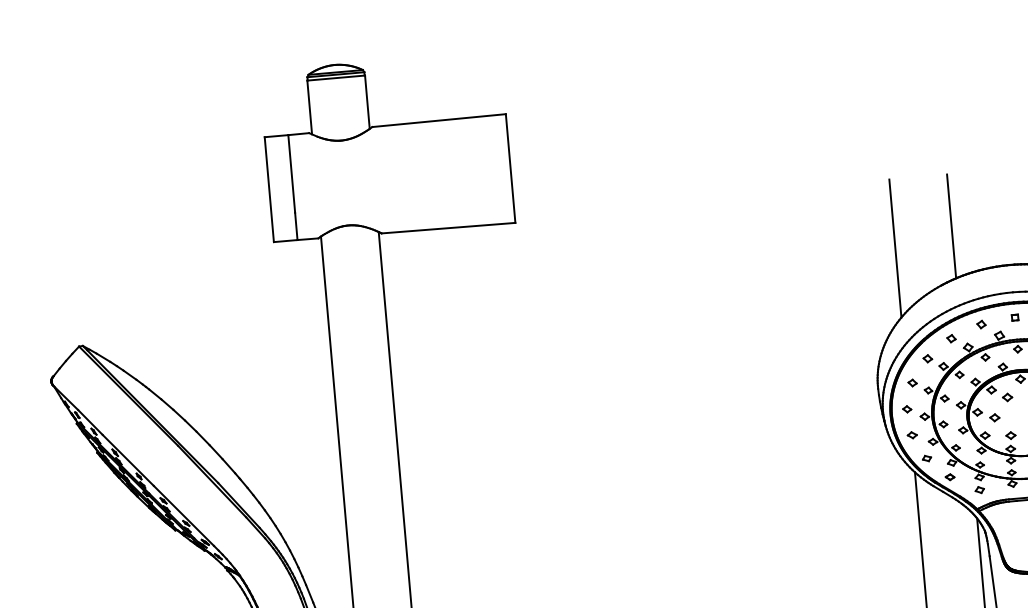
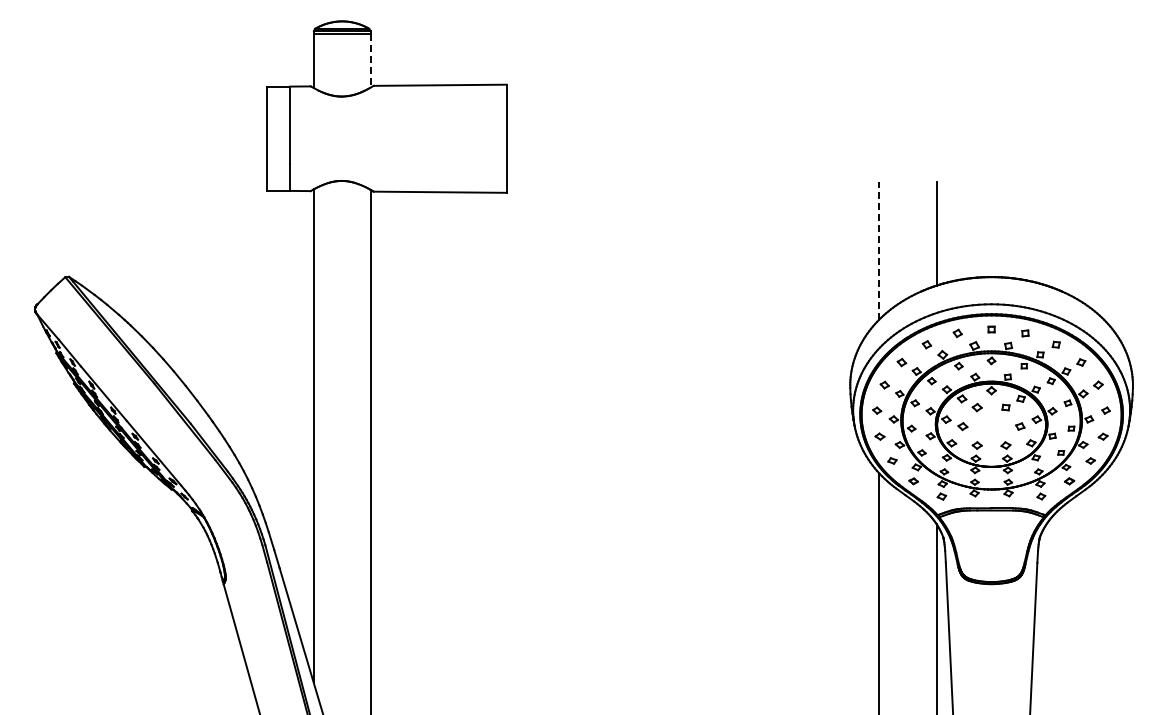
line: (366, 101) -> (370, 60), solid -> dashed
line: (895, 248) -> (879, 250), solid -> dashed

